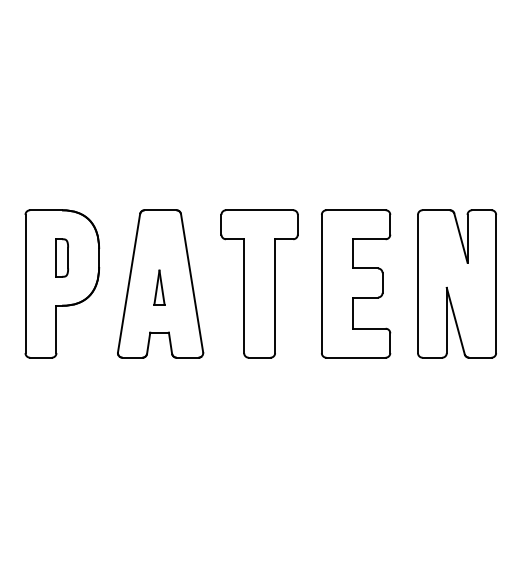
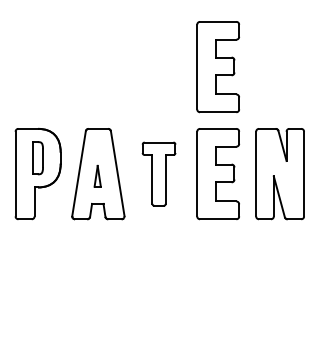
part: (354, 110) -> (217, 67), added
part: (62, 256) -> (38, 157), size x1.4
part: (258, 284) -> (158, 174), size x0.7

